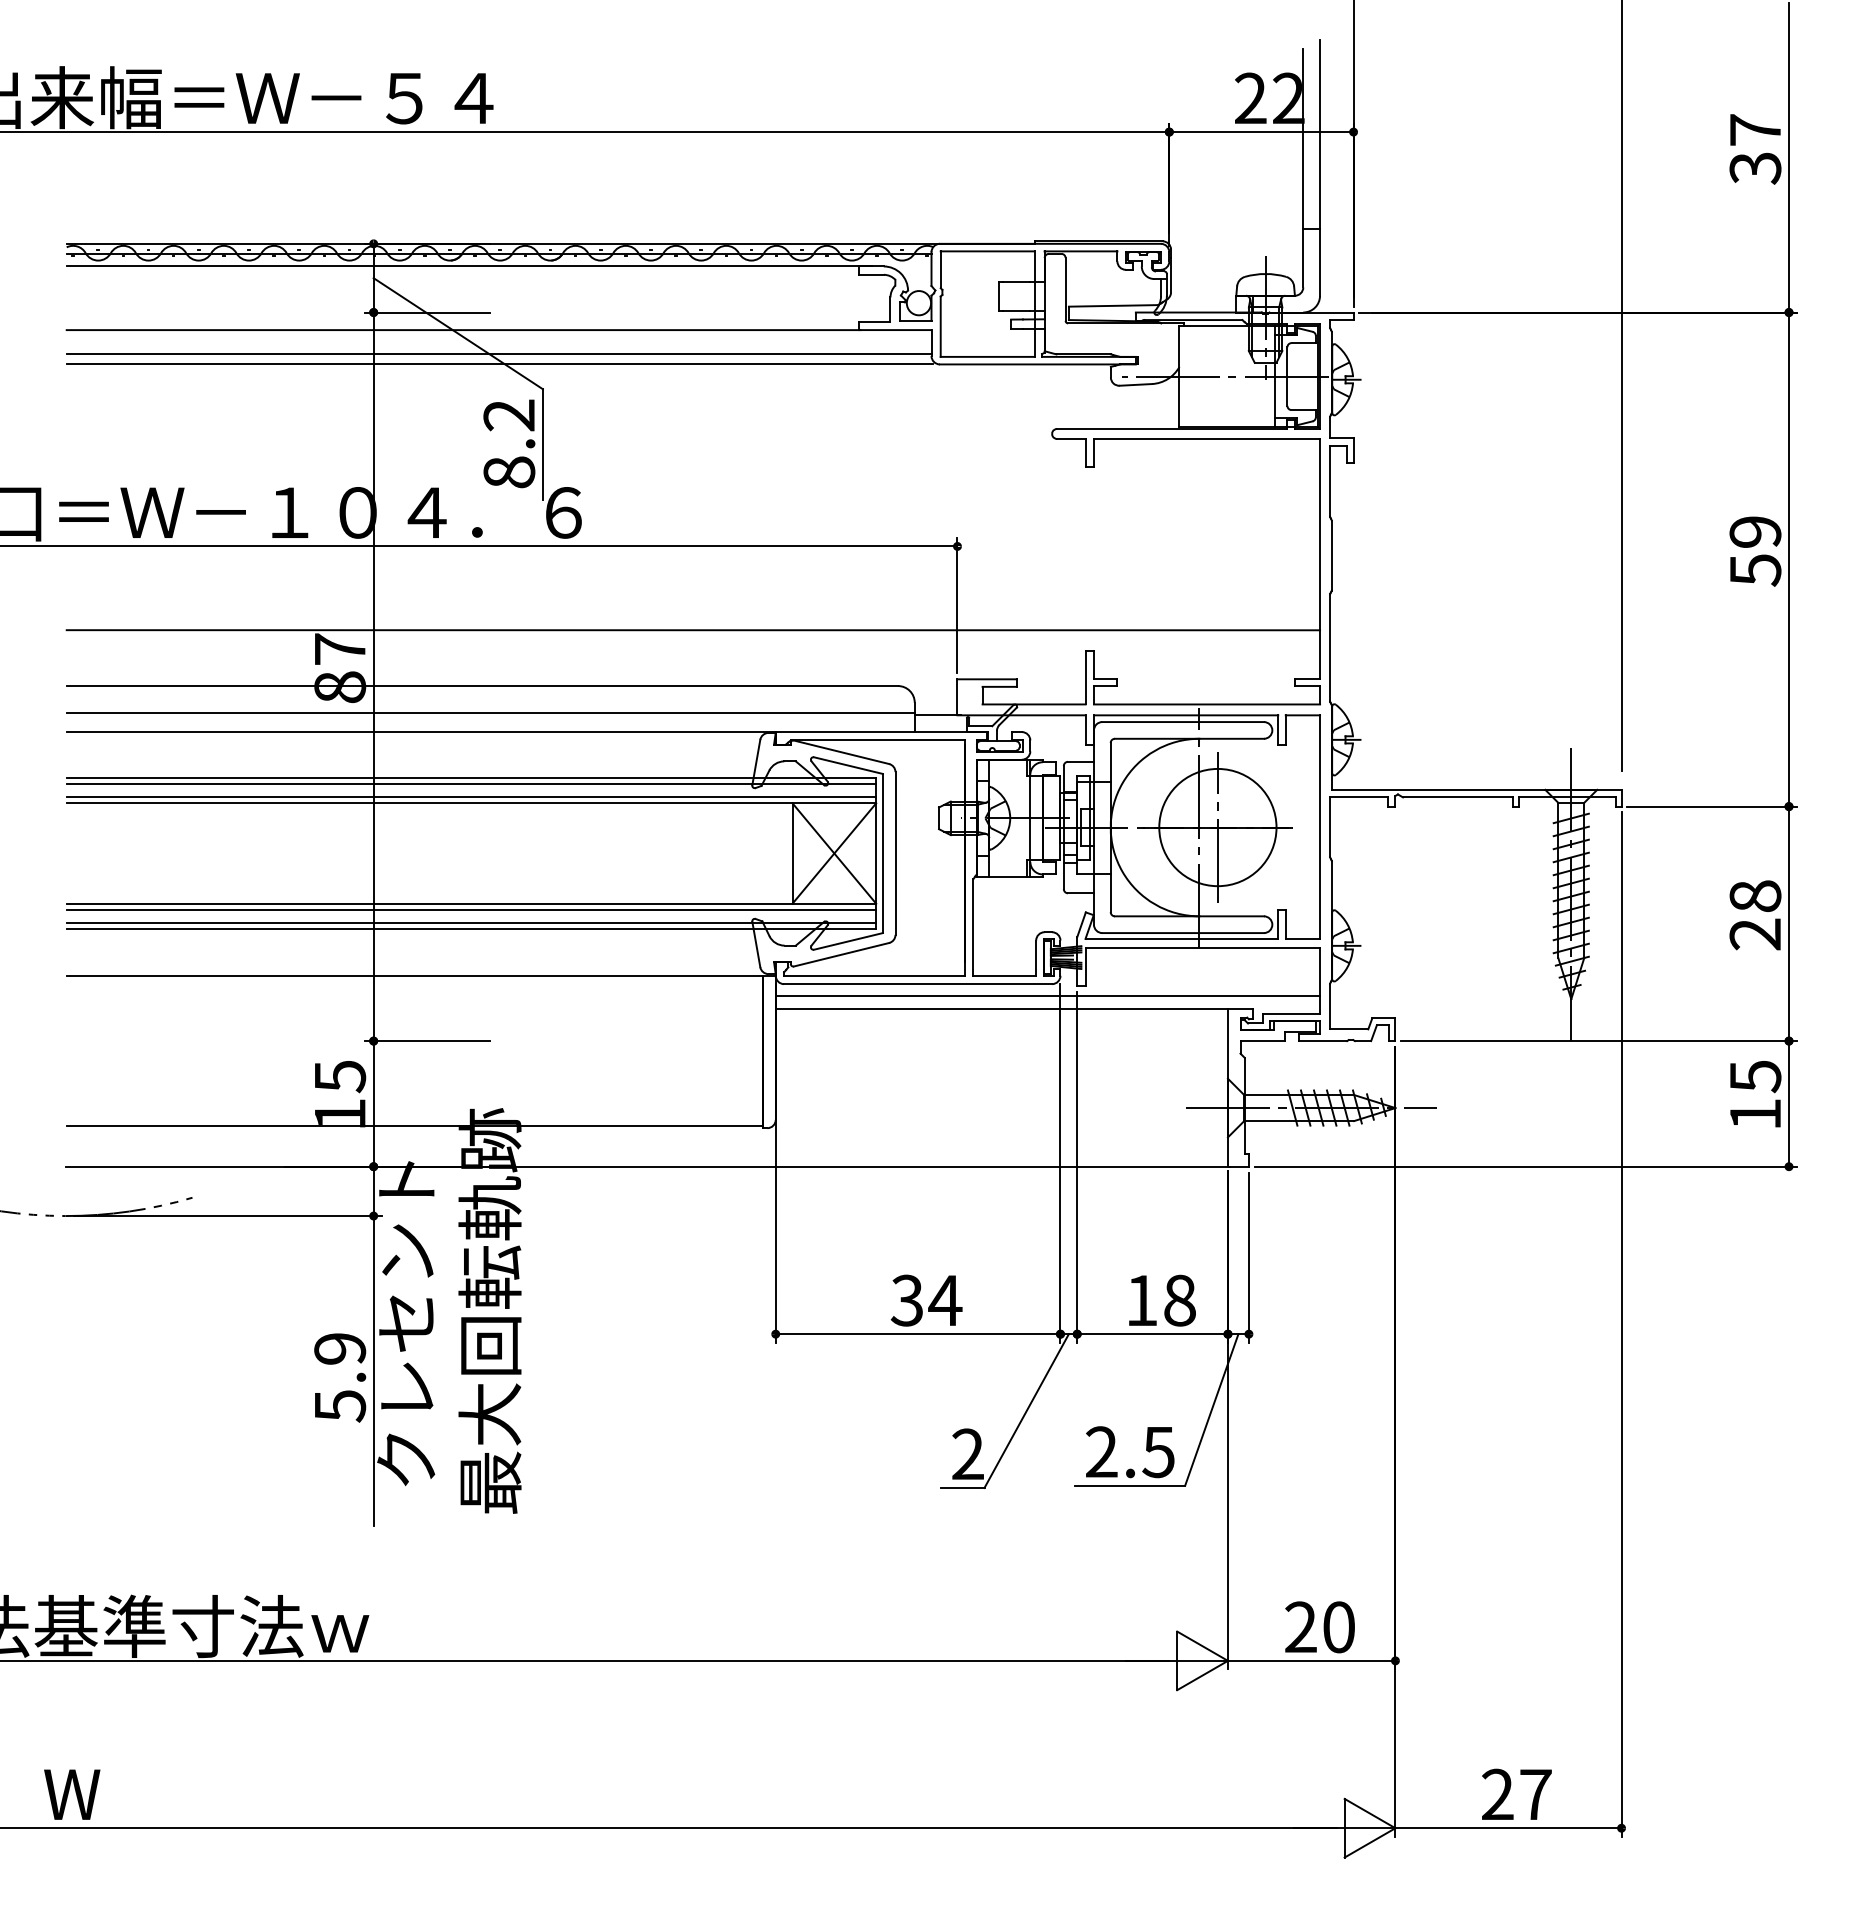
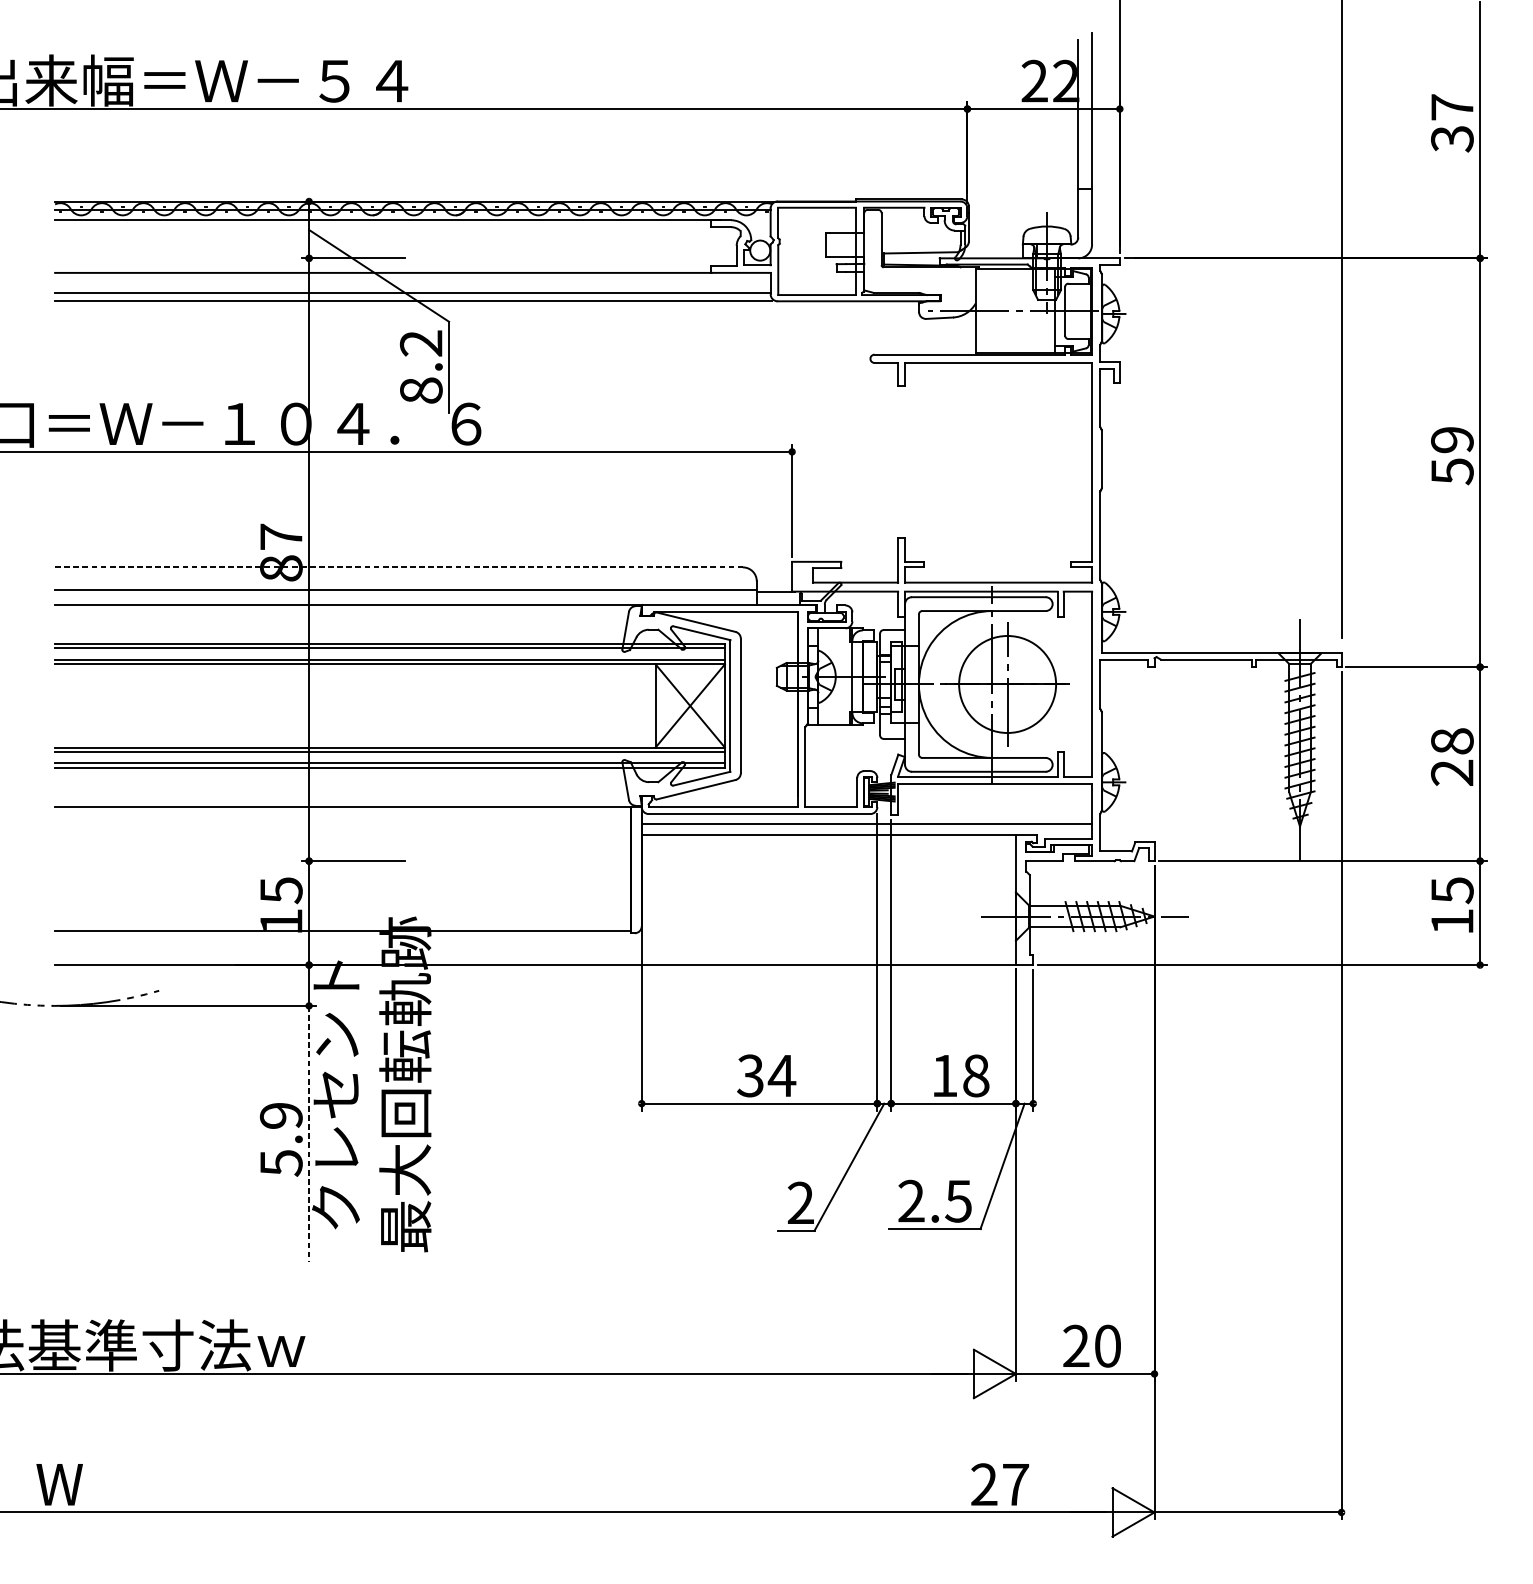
line: (693, 630) -> (573, 521), removed
line: (482, 686) -> (399, 567), solid -> dashed
line: (373, 1370) -> (308, 1133), solid -> dashed
text: (1516, 1793) -> (999, 1483), moved

